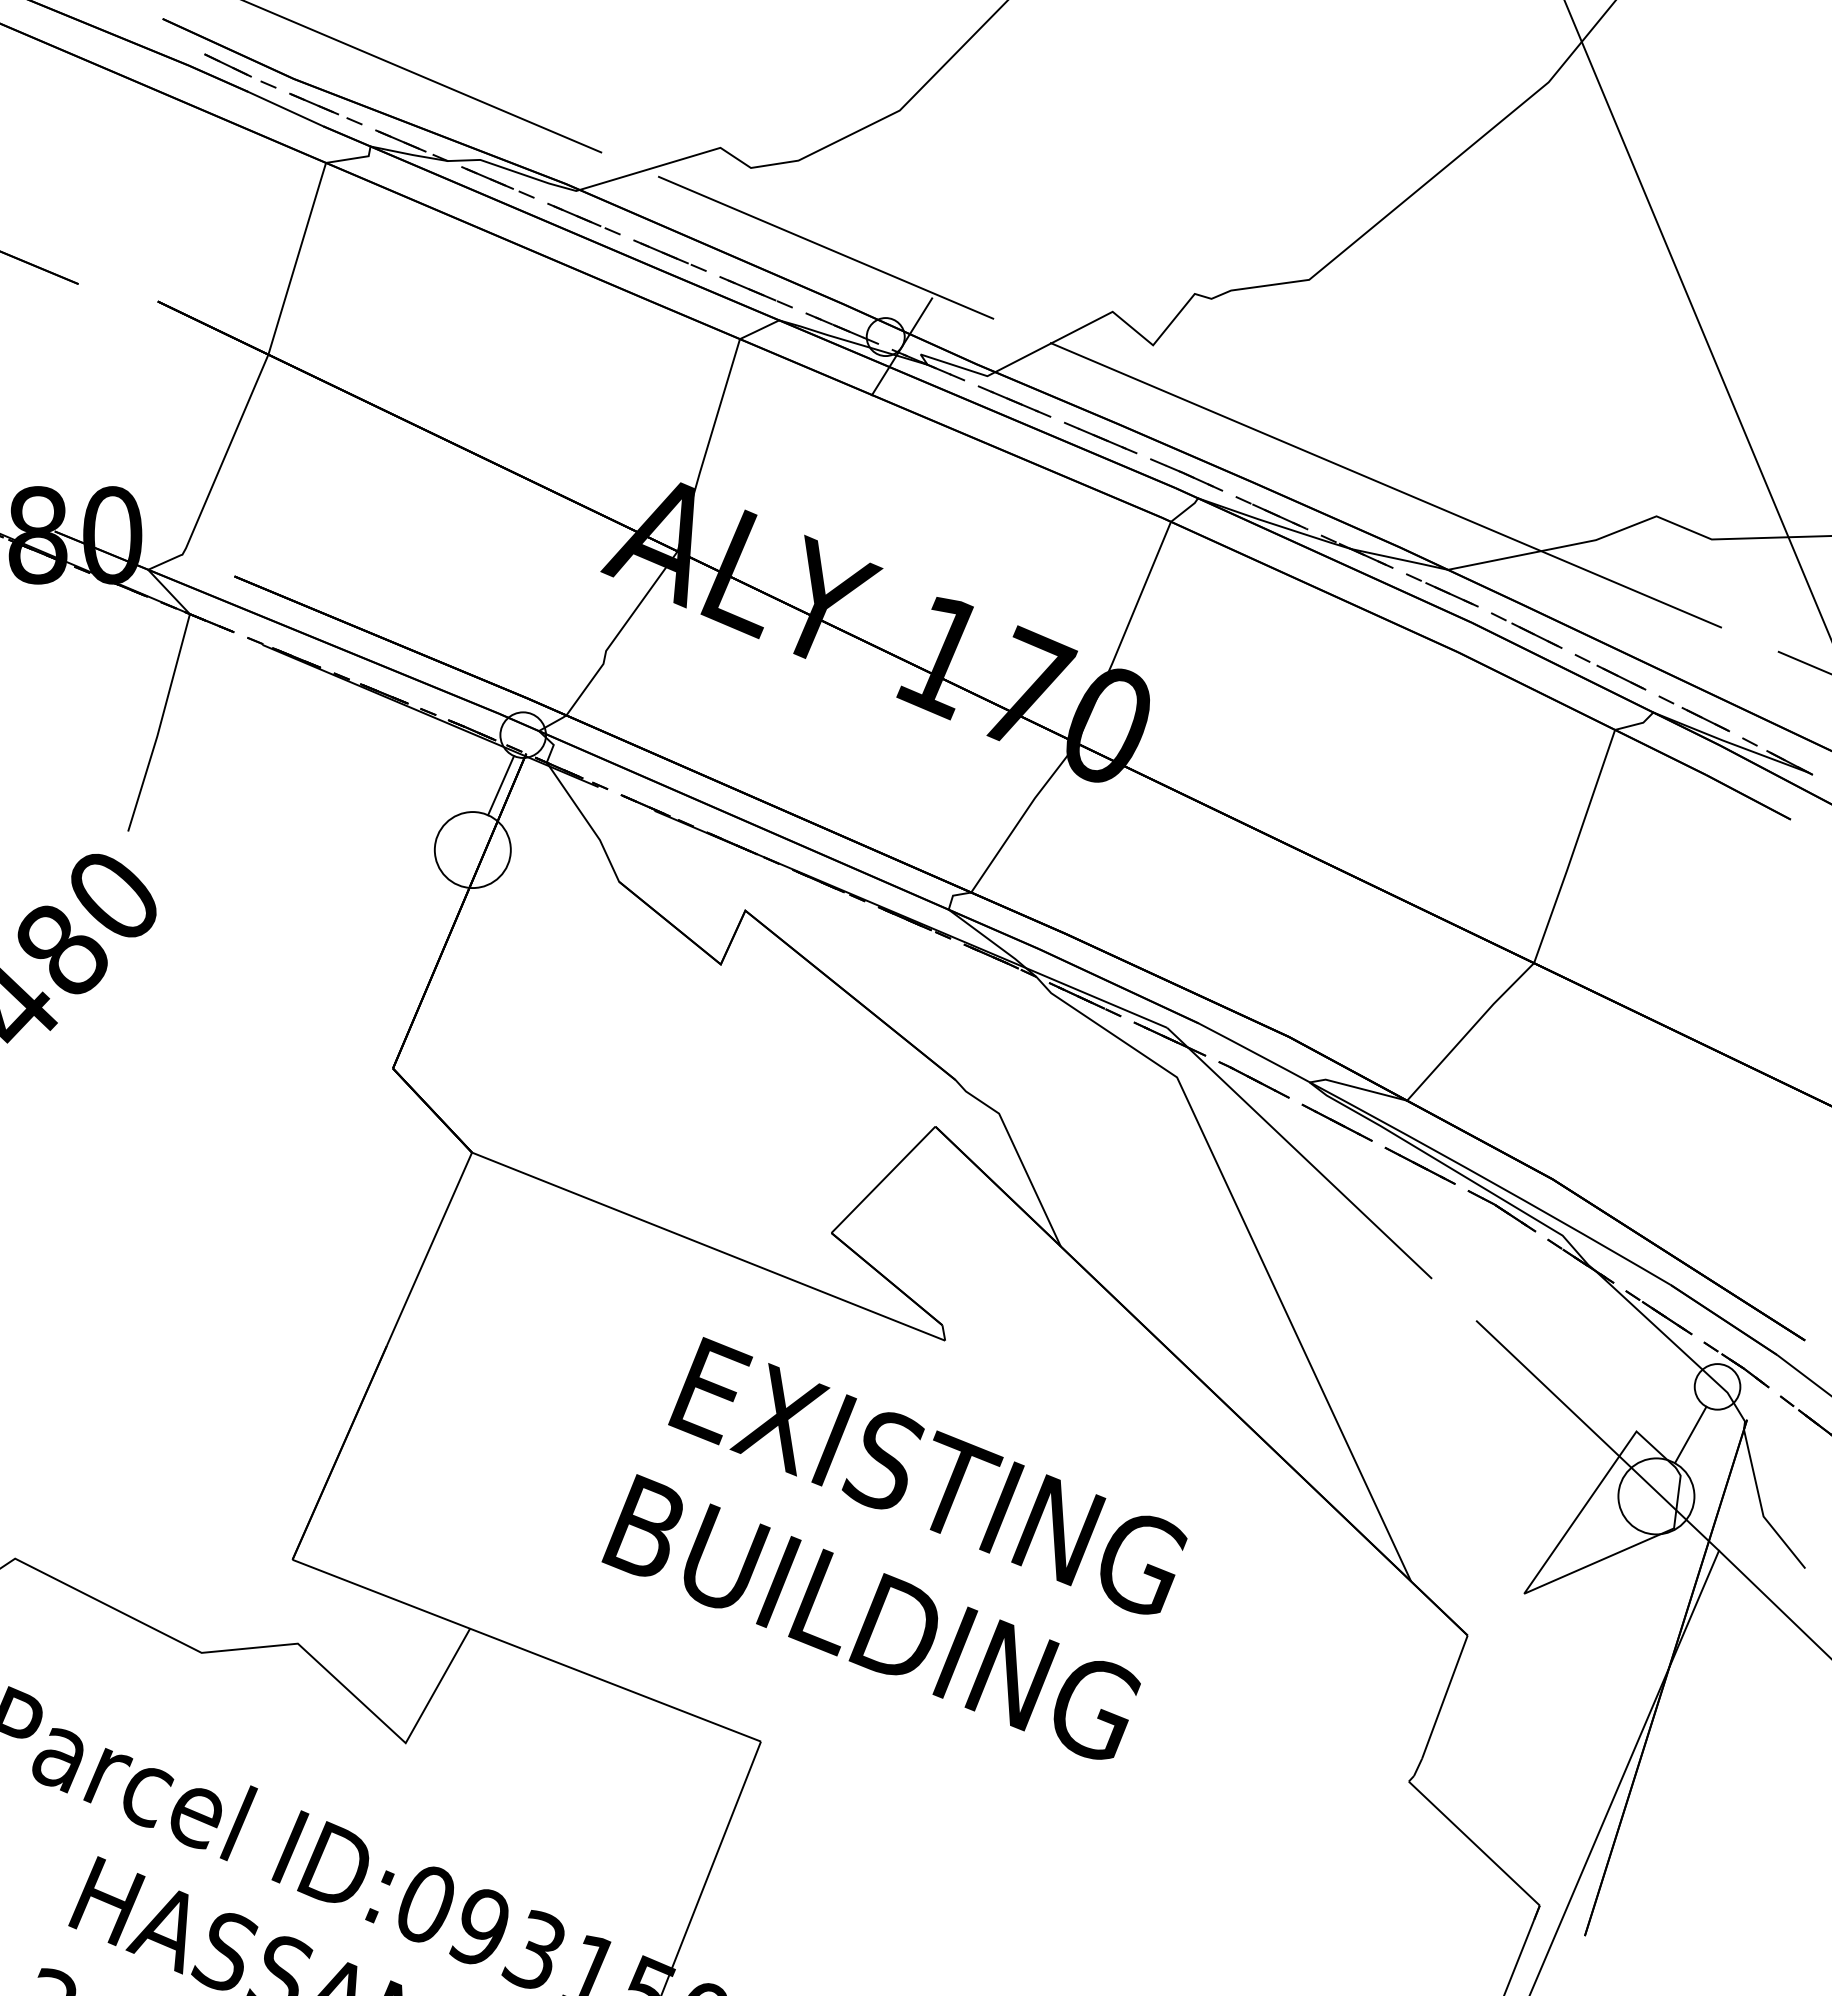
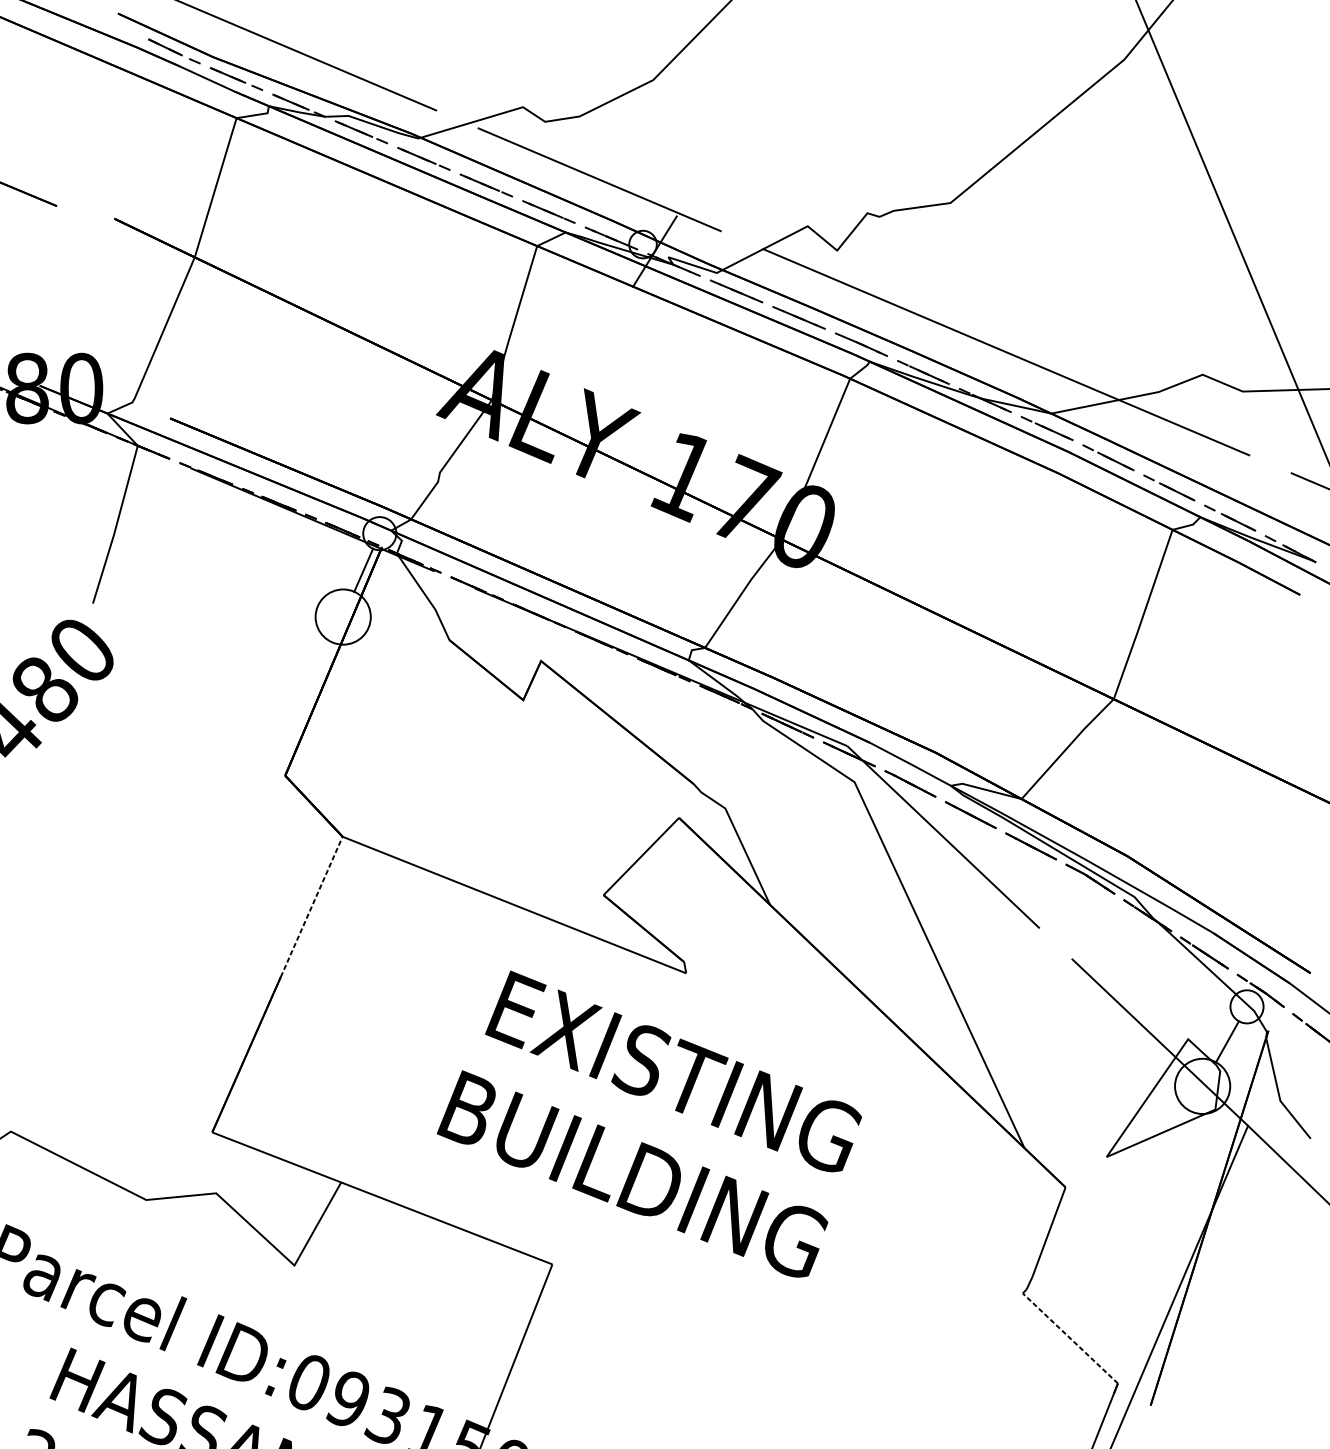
line: (429, 1249) -> (311, 907), solid -> dashed
line: (1473, 1843) -> (1069, 1338), solid -> dashed

